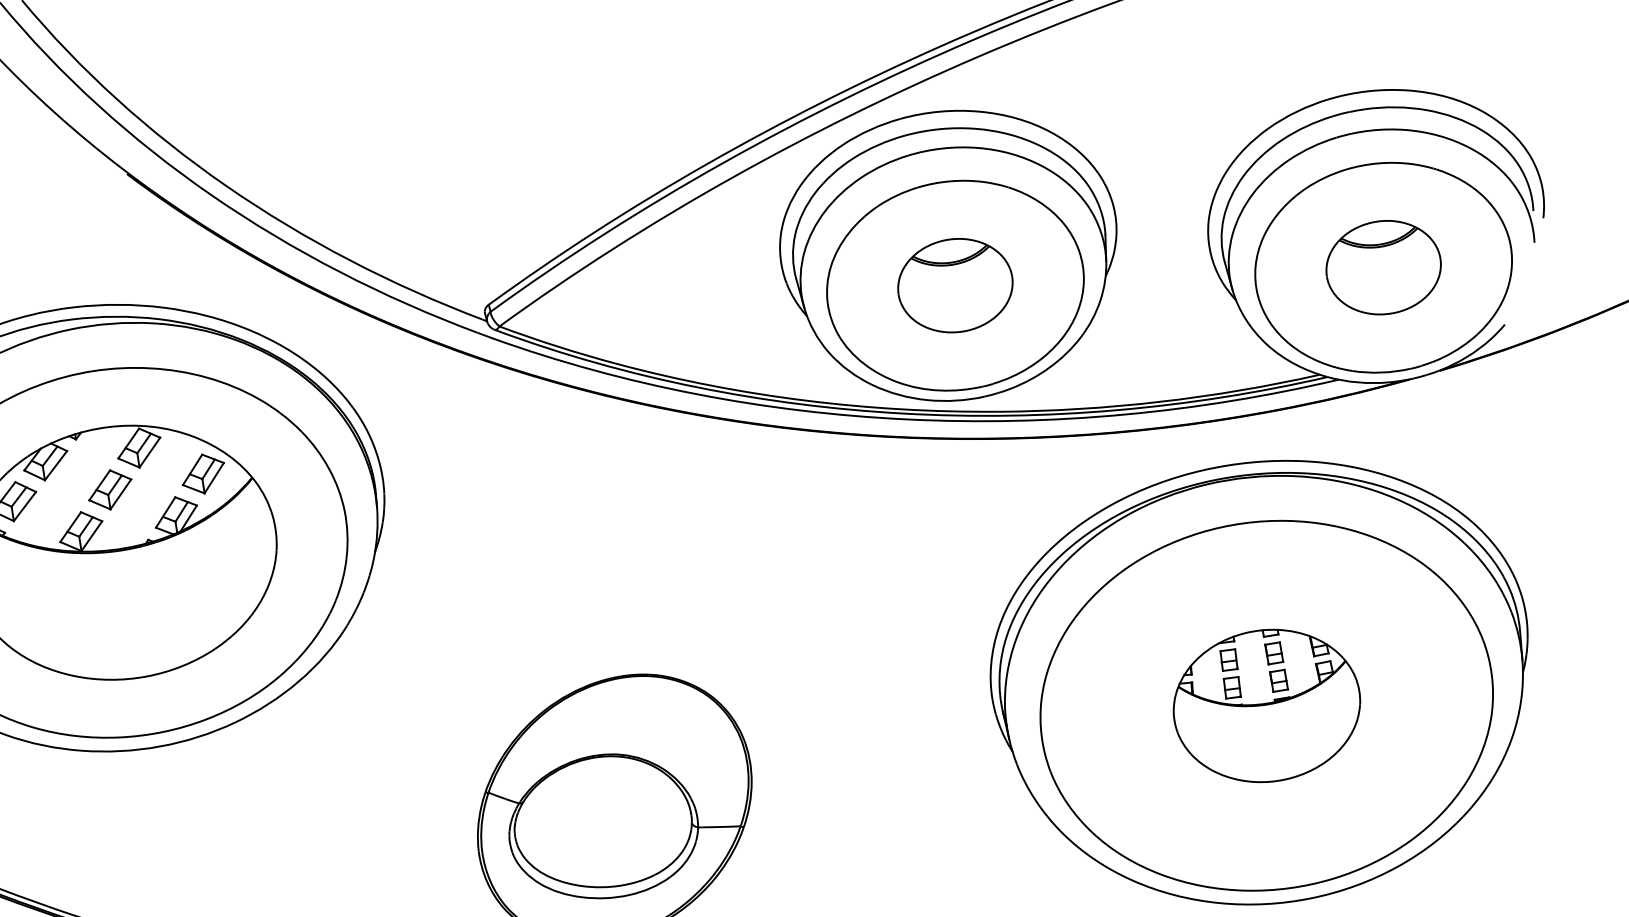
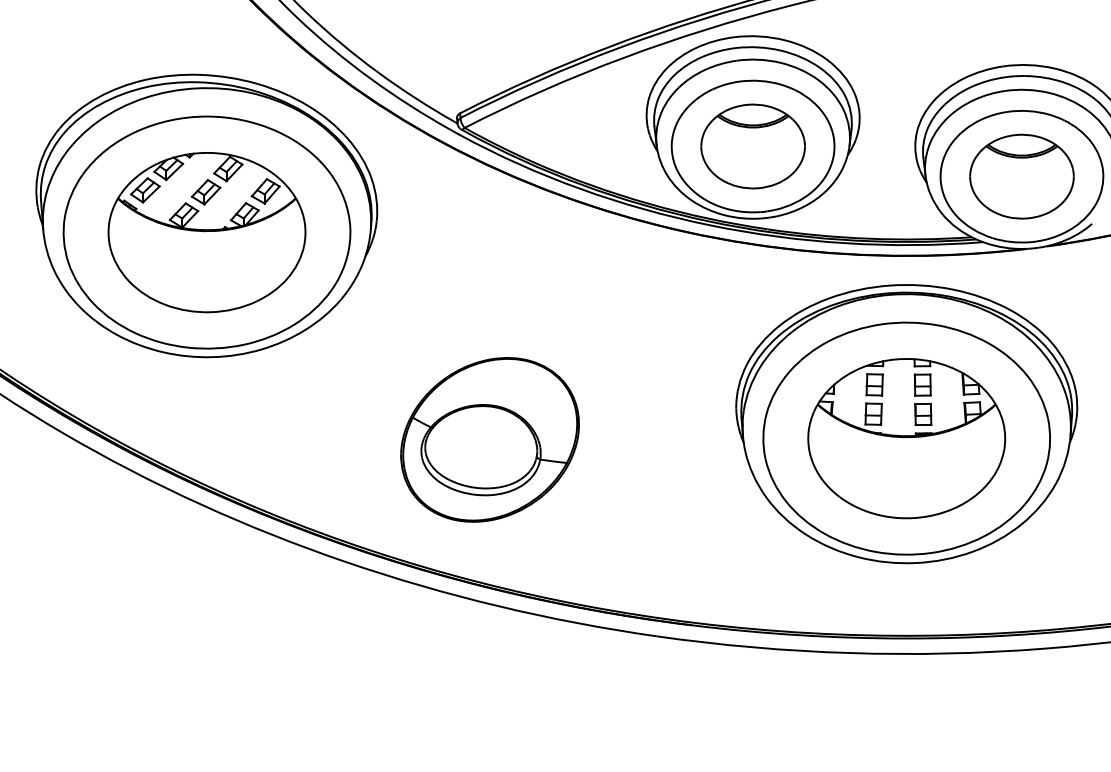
part: (1382, 267) -> (1021, 176), size x1.43
part: (954, 285) -> (752, 146), size x1.43
part: (1266, 705) -> (906, 438), size x1.67

